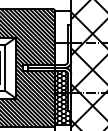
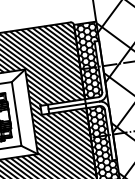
hatch: (63, 37) -> (90, 59), added

